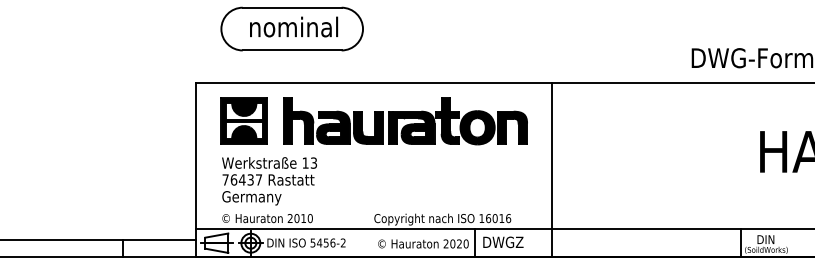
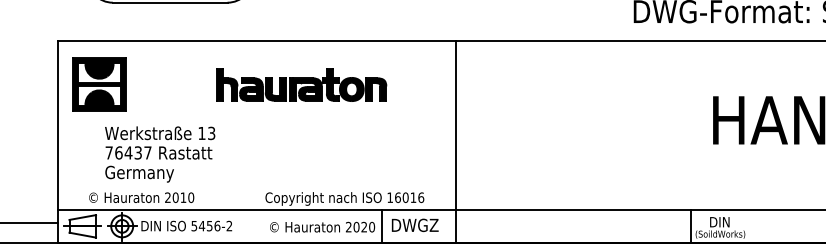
part: (243, 120) -> (98, 83), moved
part: (405, 121) -> (301, 85), size x0.6
line: (551, 170) -> (455, 141), moved
text: (269, 181) -> (160, 154), moved

